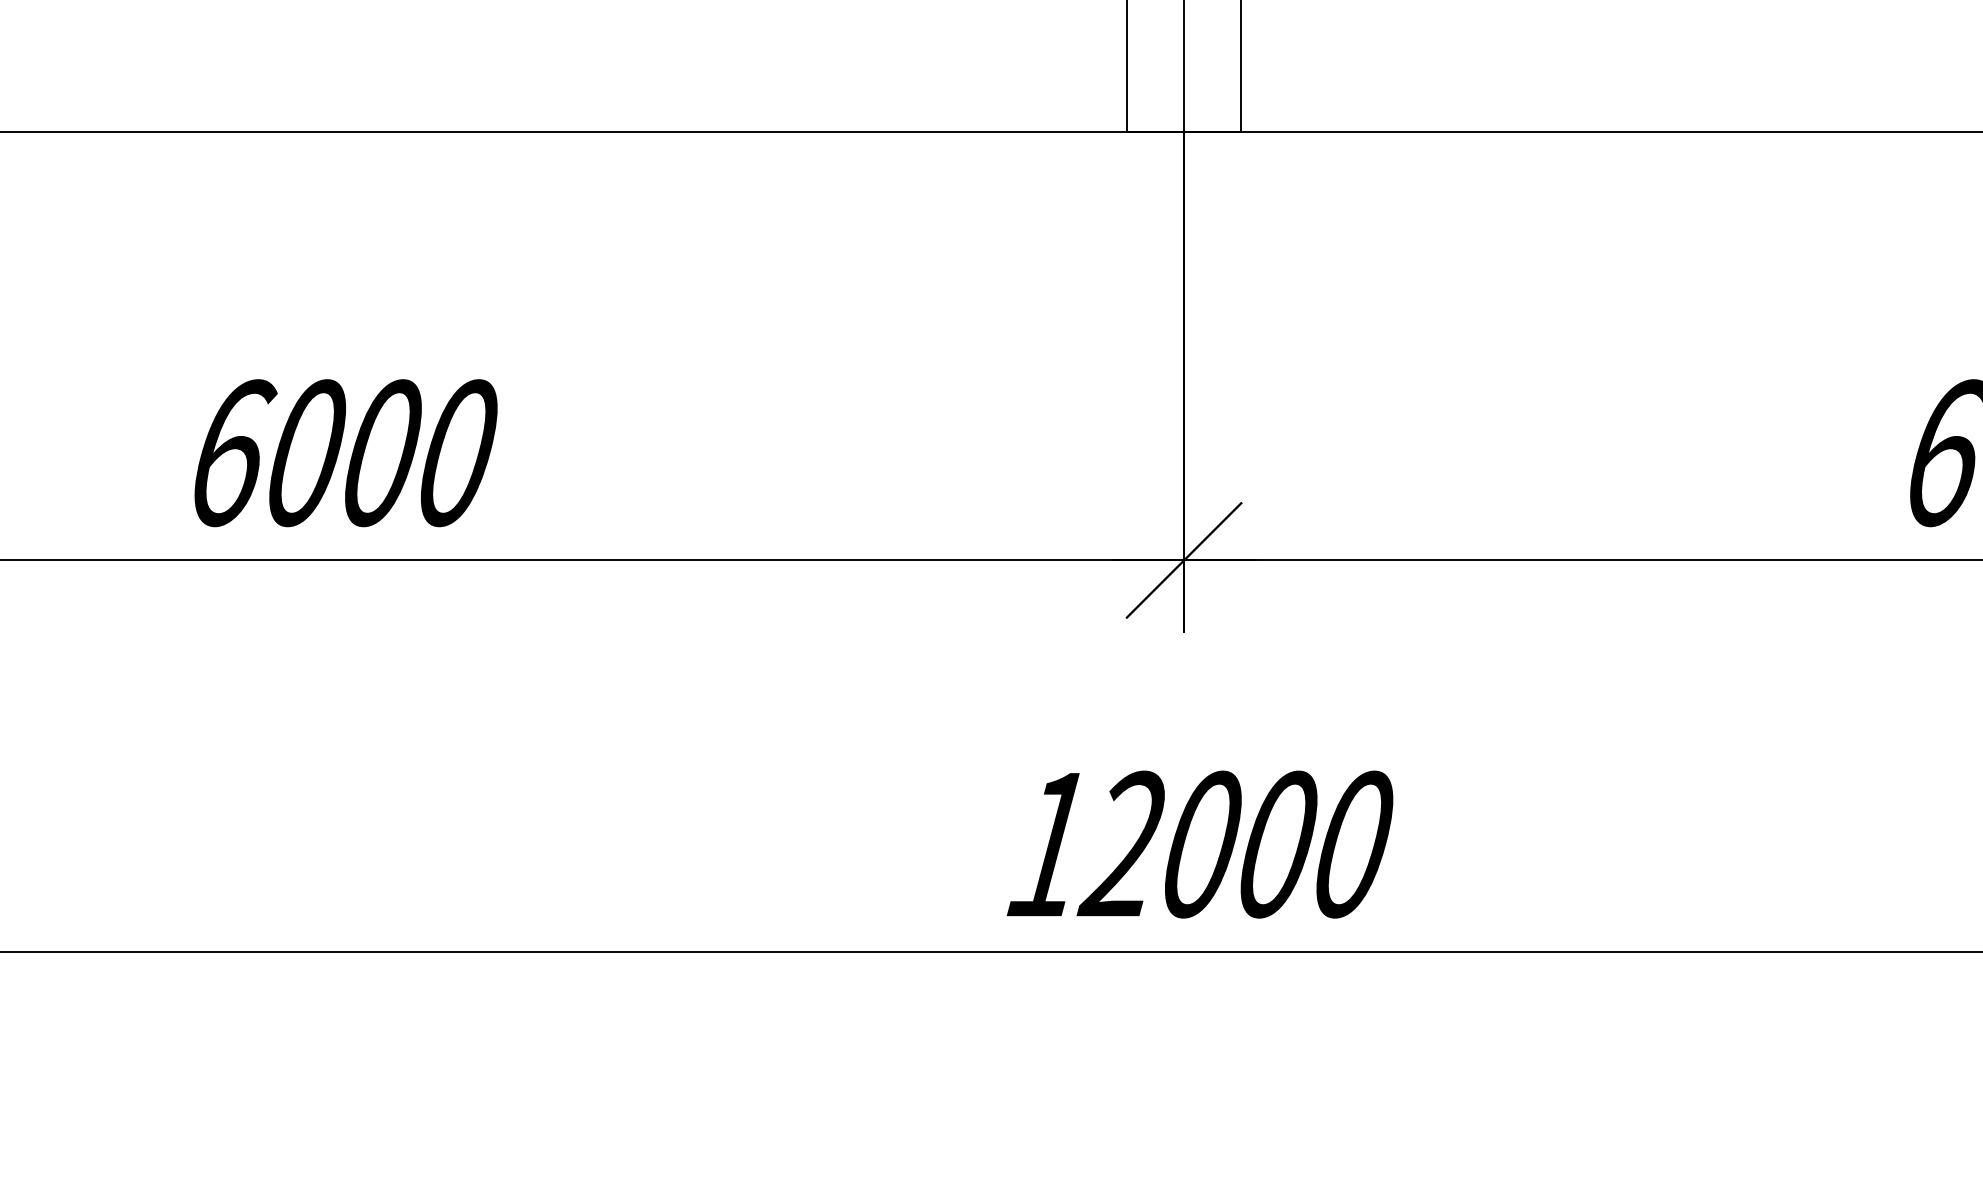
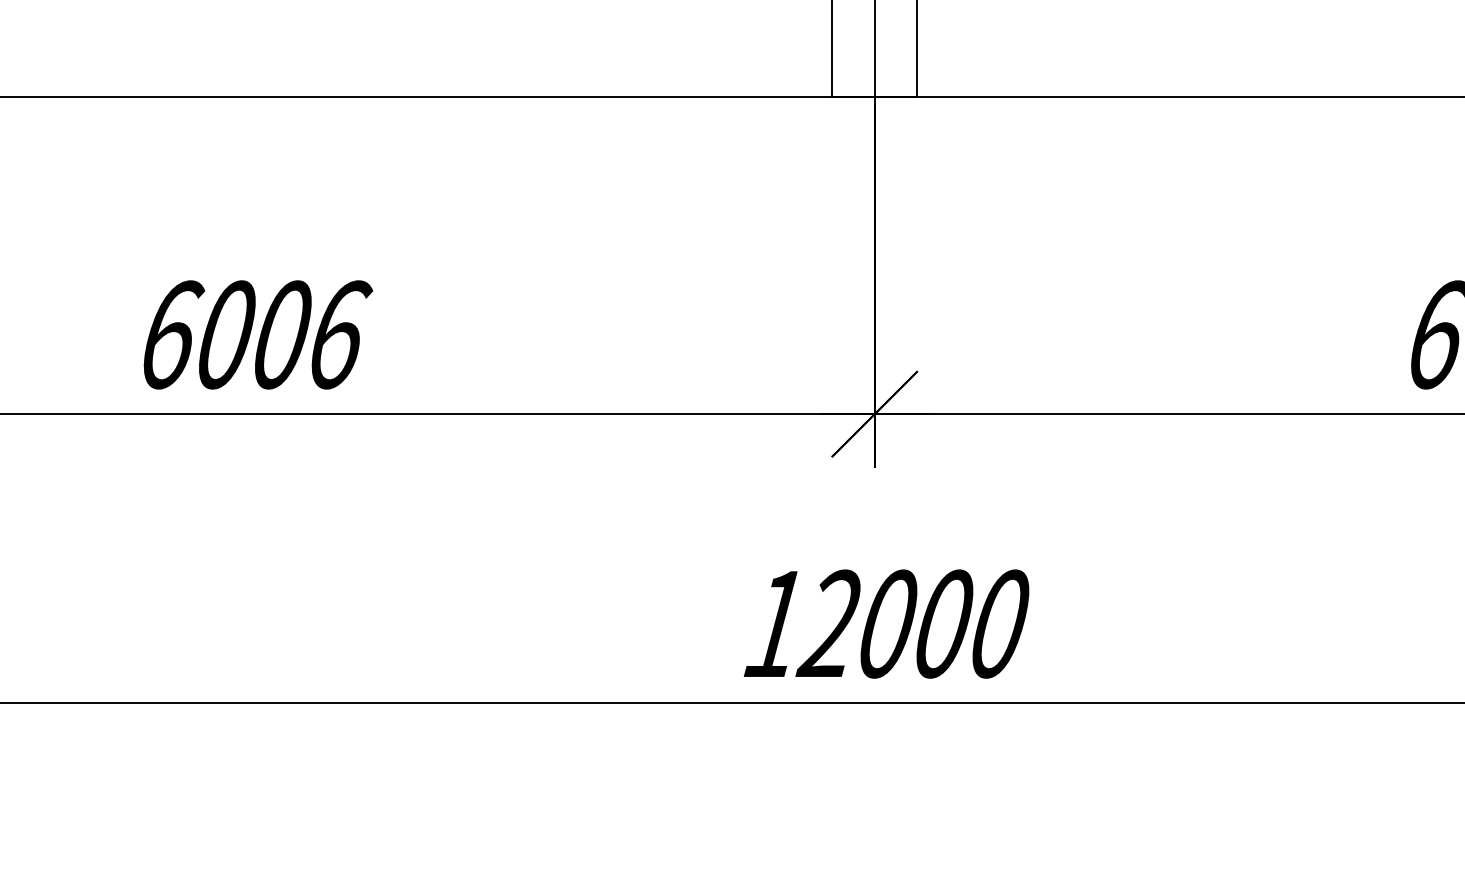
text: (462, 453) -> (341, 335), 6000 -> 6006

